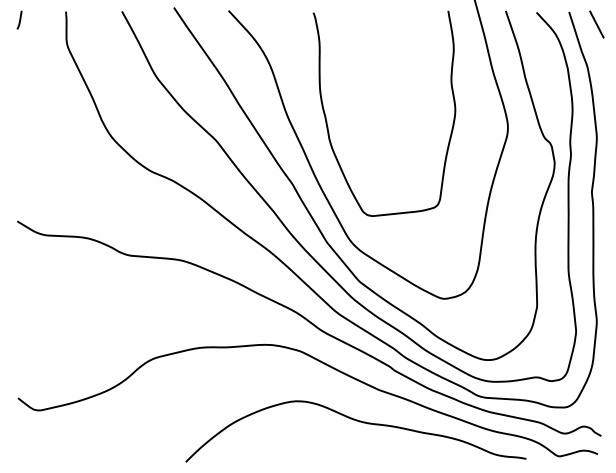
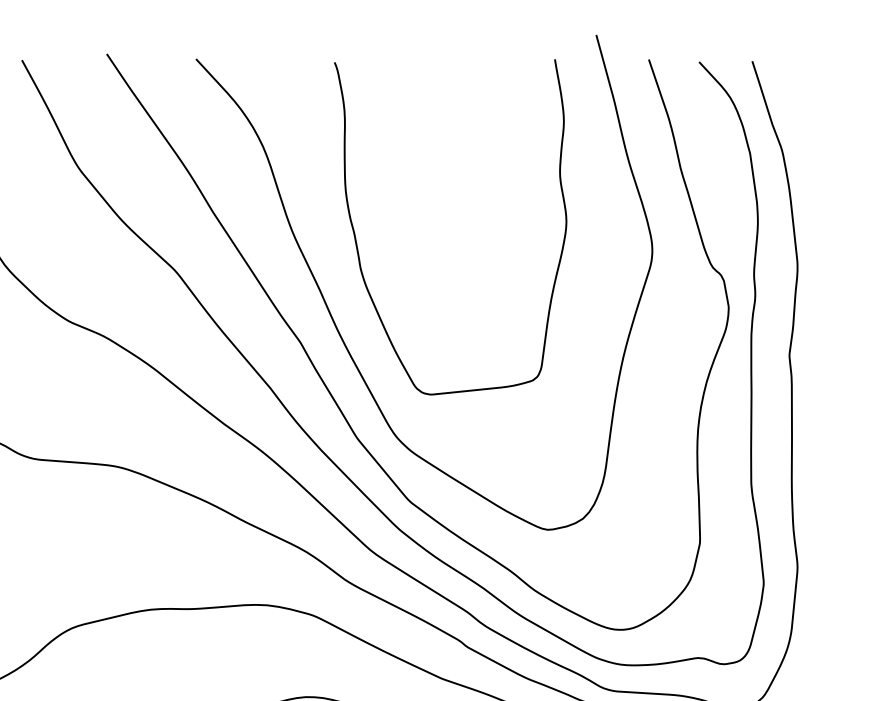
line: (596, 24) -> (797, 81), removed

